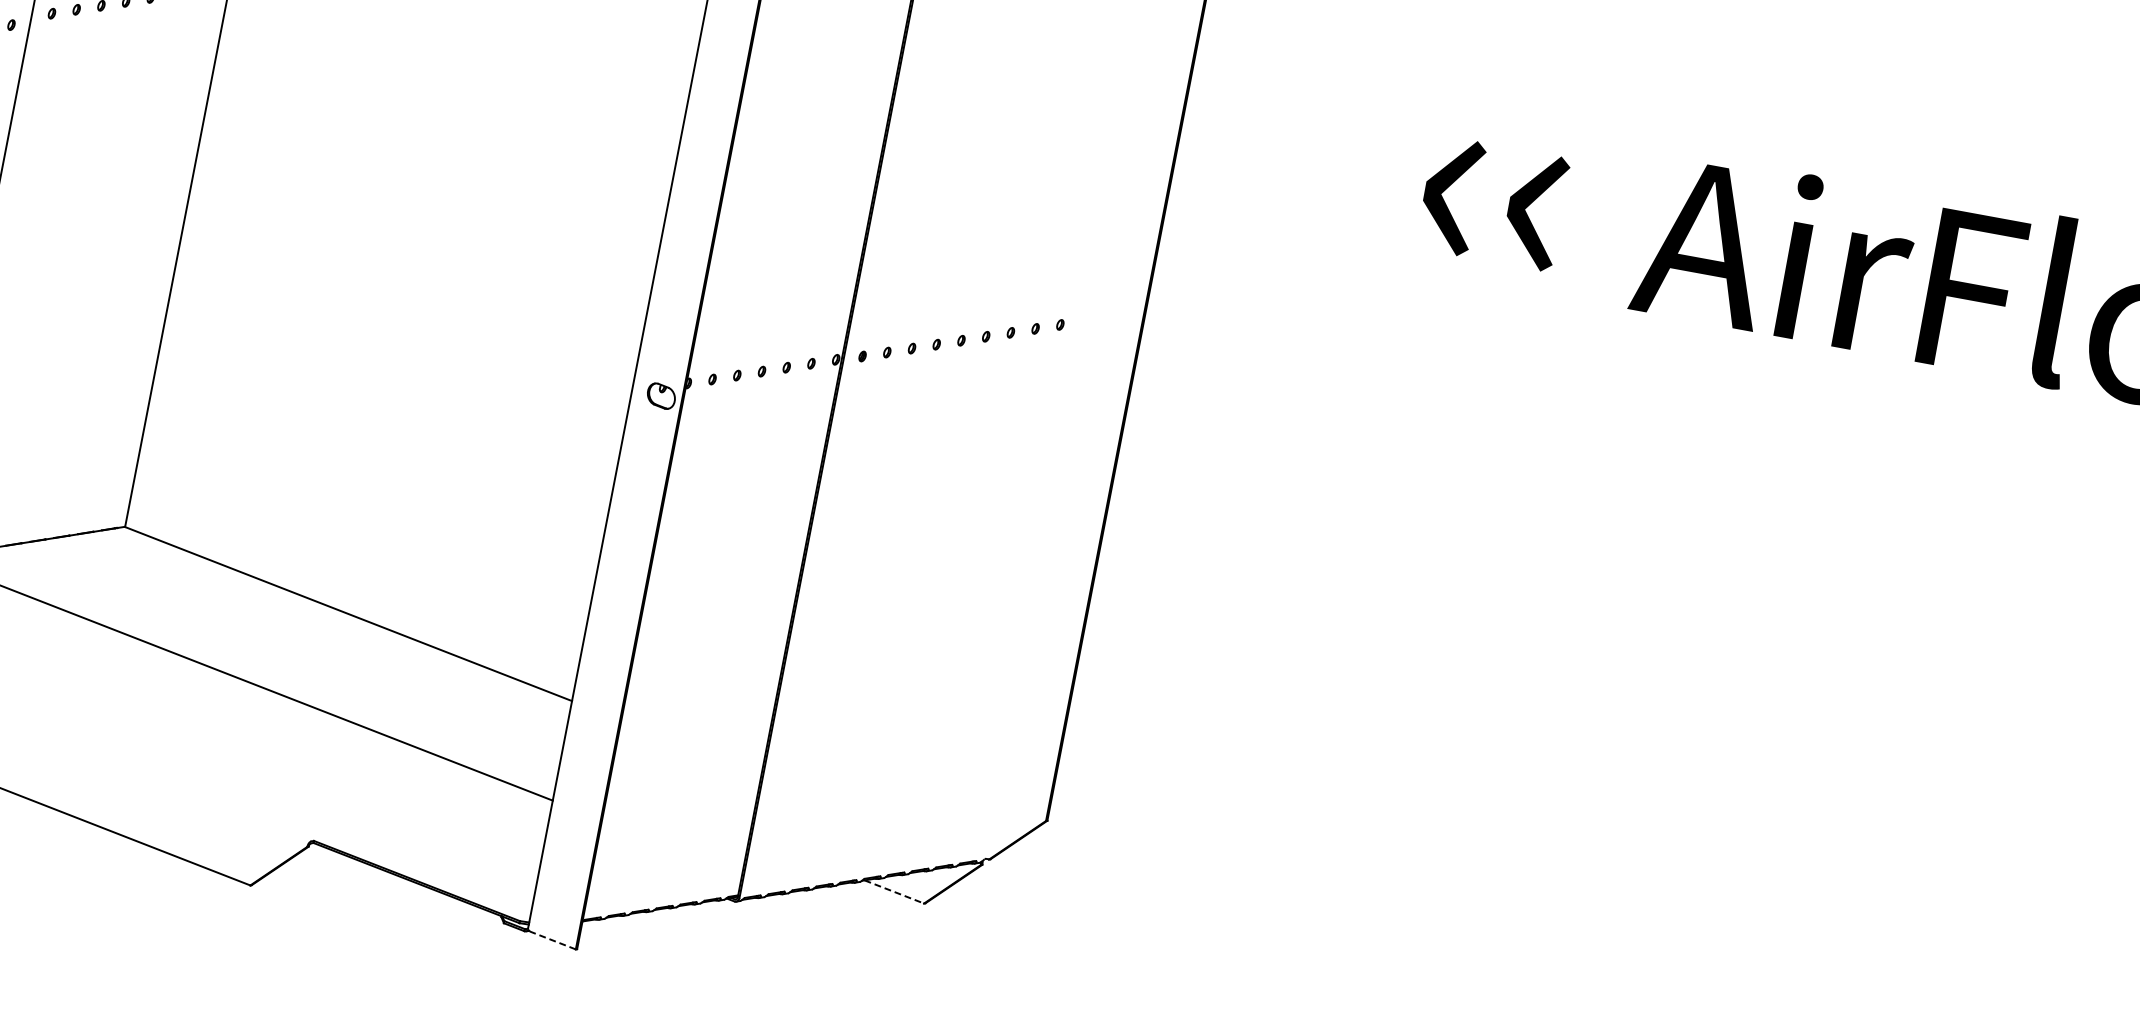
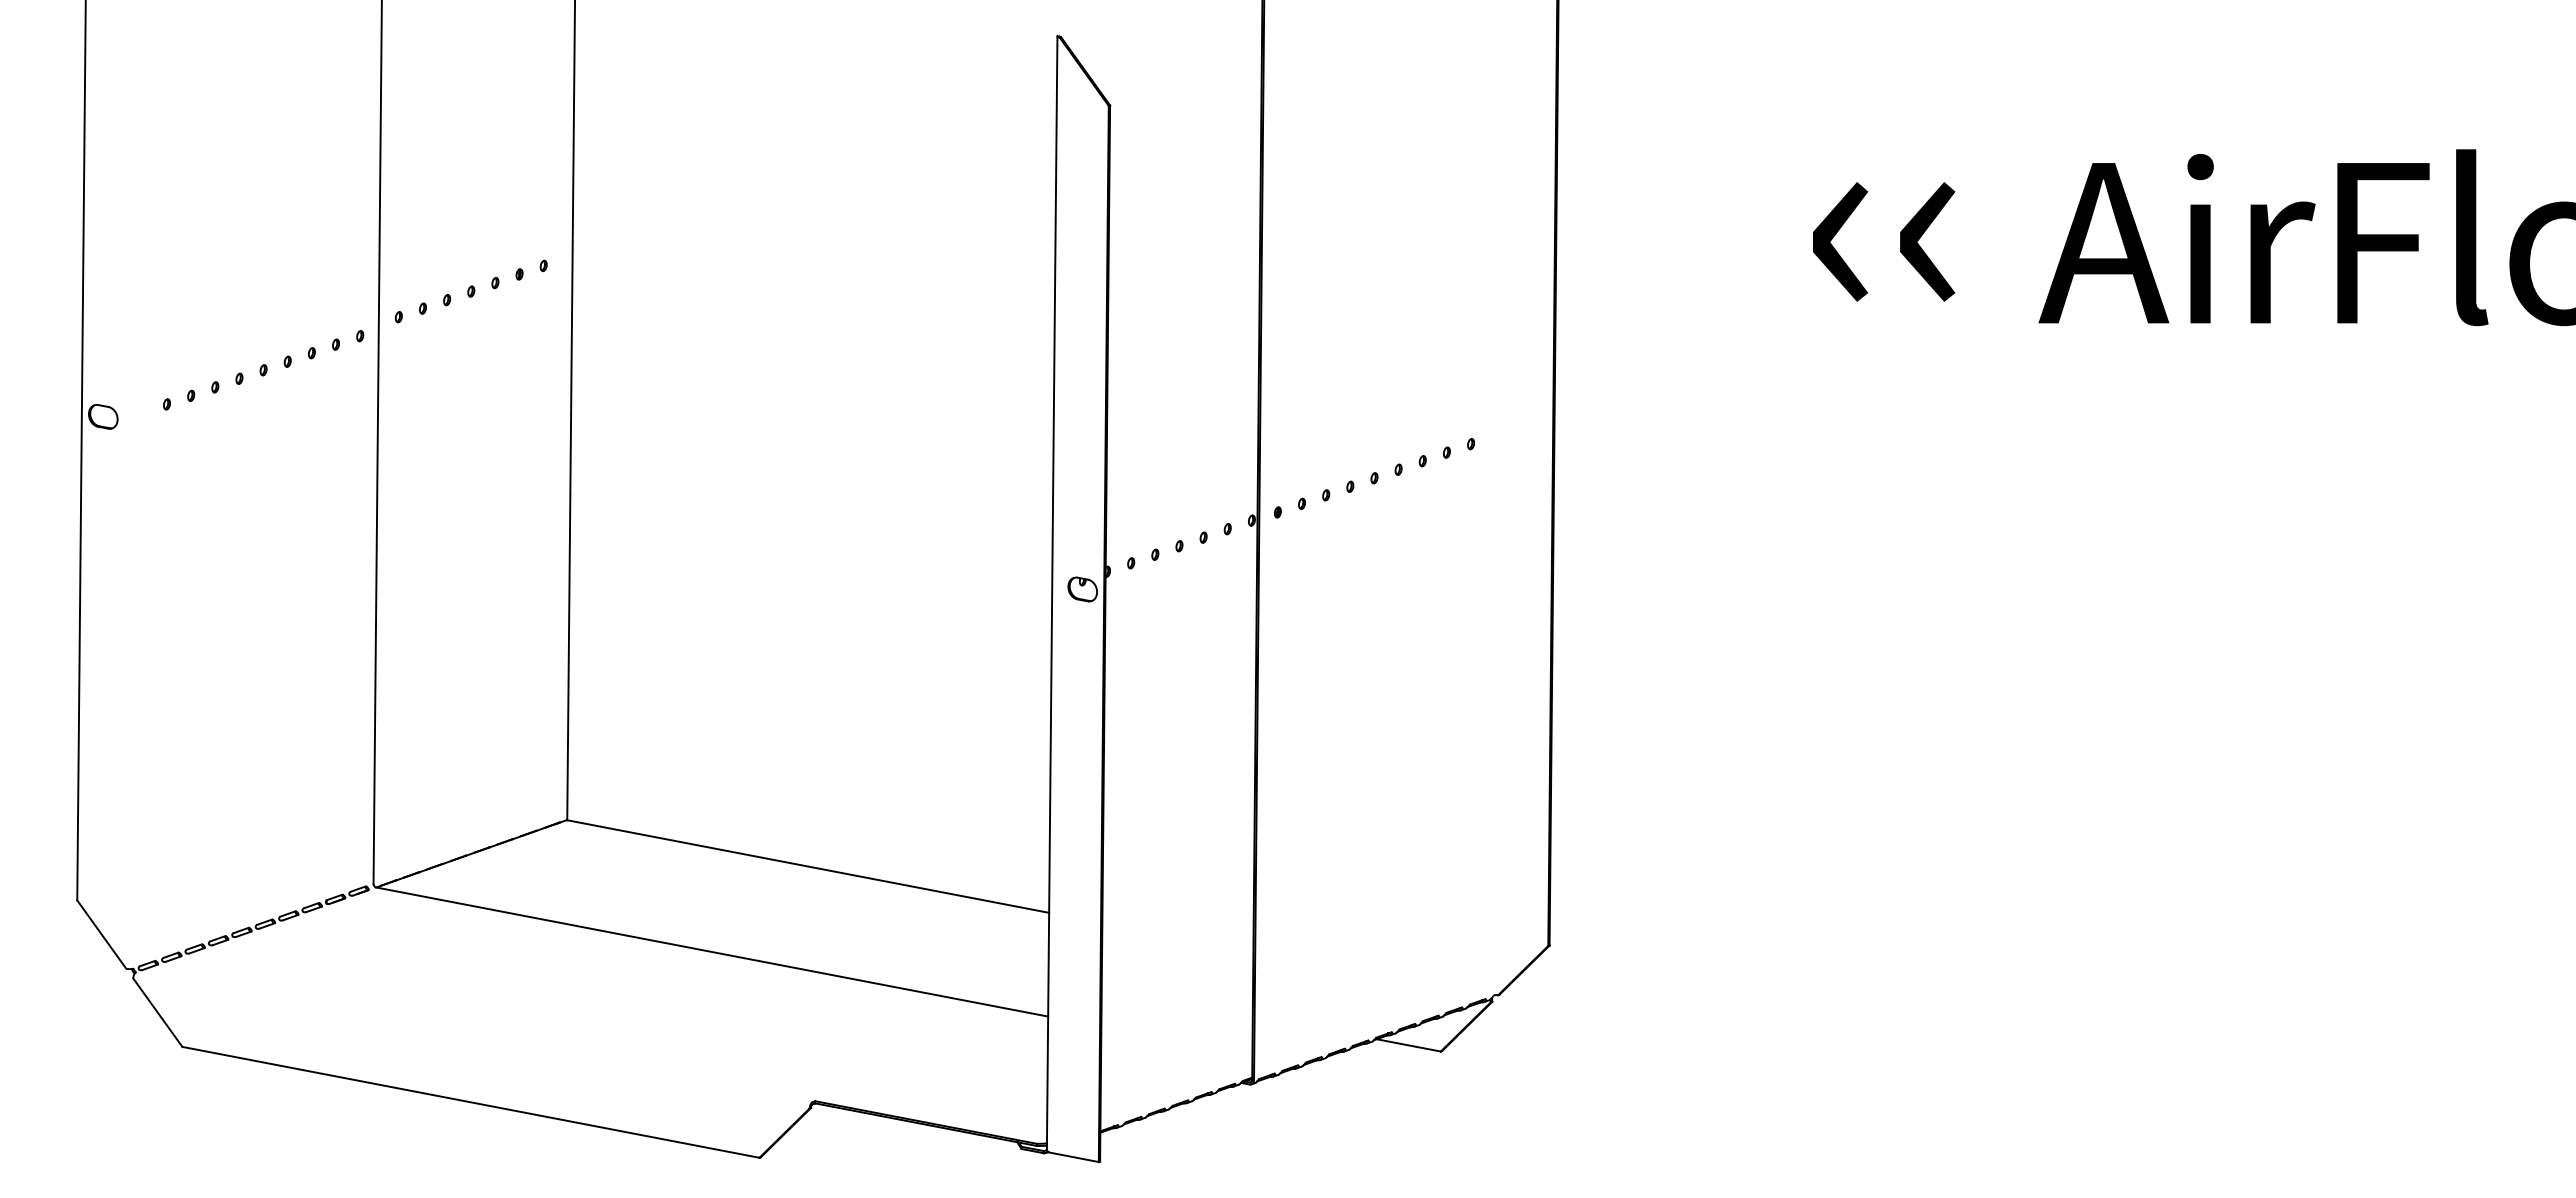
line: (894, 892) -> (1408, 1045), dashed -> solid
line: (552, 940) -> (1073, 1157), dashed -> solid

